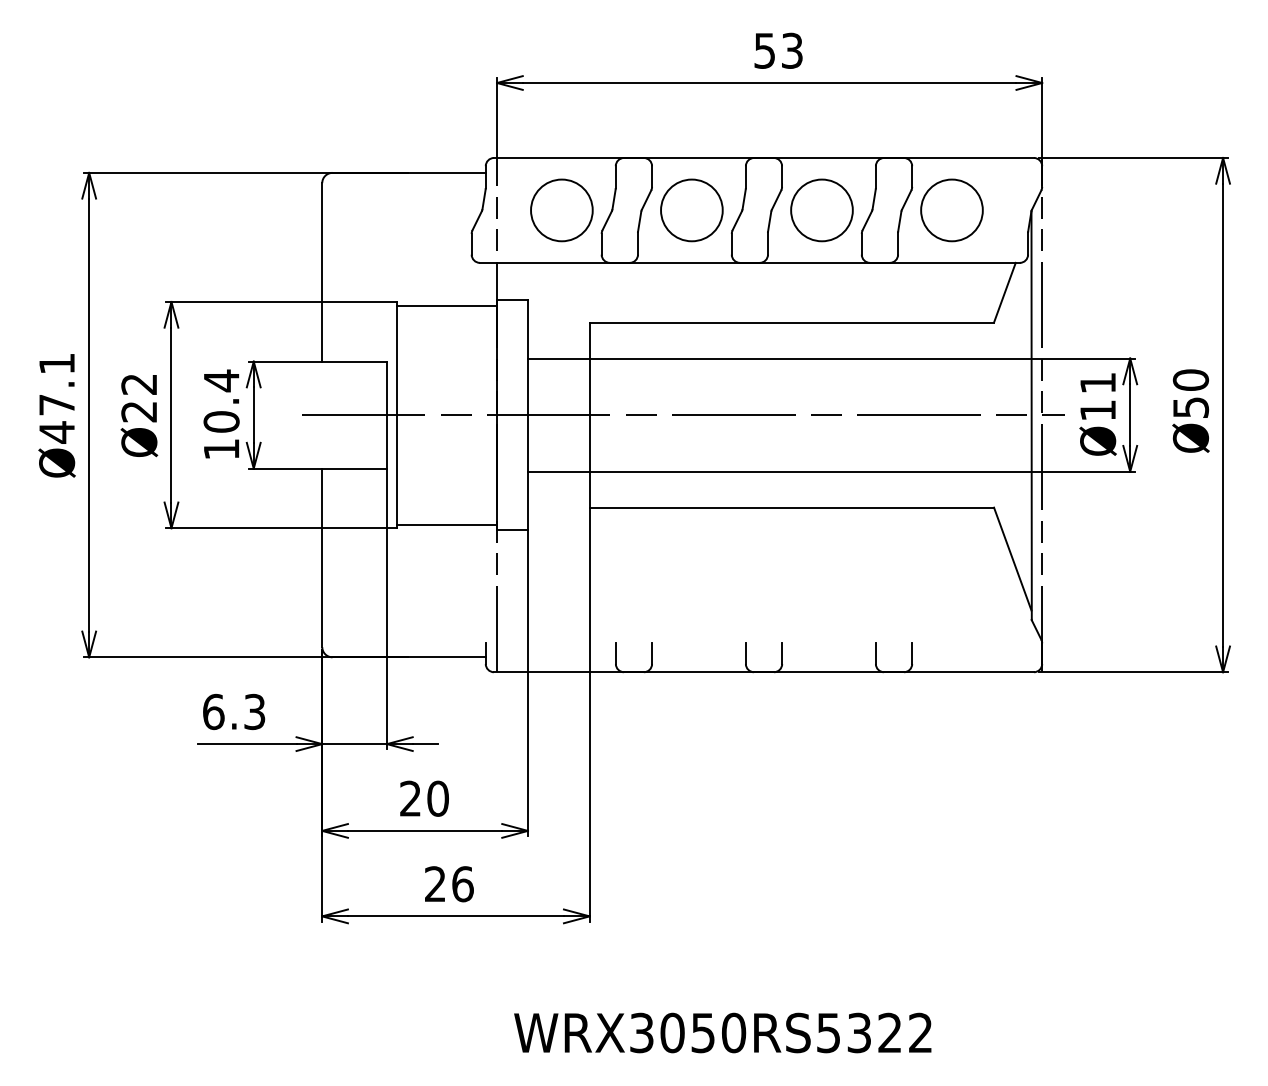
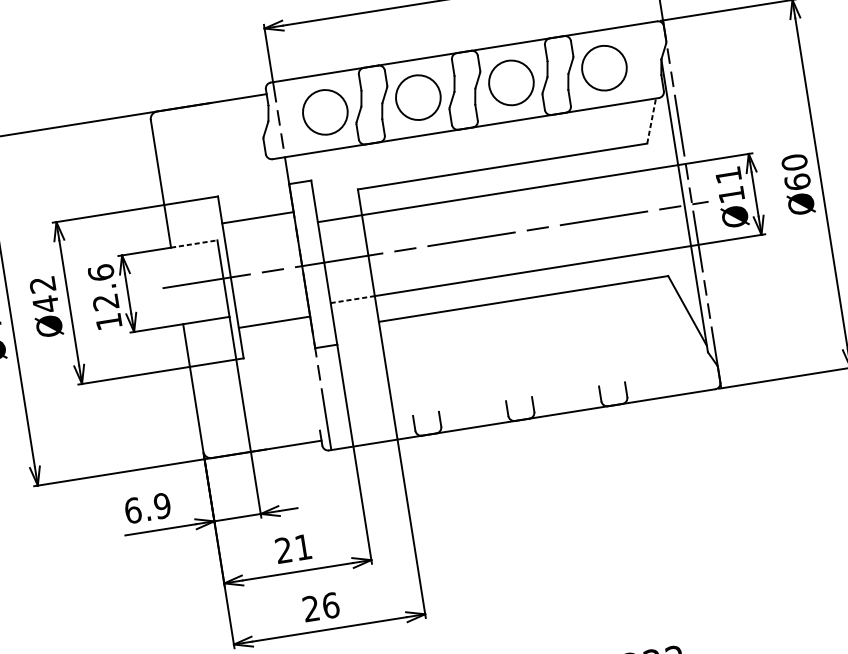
line: (1004, 292) -> (651, 120), solid -> dashed
line: (447, 305) -> (258, 217), moved
line: (355, 361) -> (194, 243), solid -> dashed
text: (221, 400) -> (103, 286), 10.4 -> 12.6
text: (1190, 407) -> (797, 182), Ø50 -> Ø60
text: (138, 411) -> (45, 304), Ø22 -> Ø42
line: (558, 471) -> (352, 299), solid -> dashed
line: (447, 524) -> (274, 322), moved
text: (254, 711) -> (162, 505), 6.3 -> 6.9
text: (437, 798) -> (303, 547), 20 -> 21

